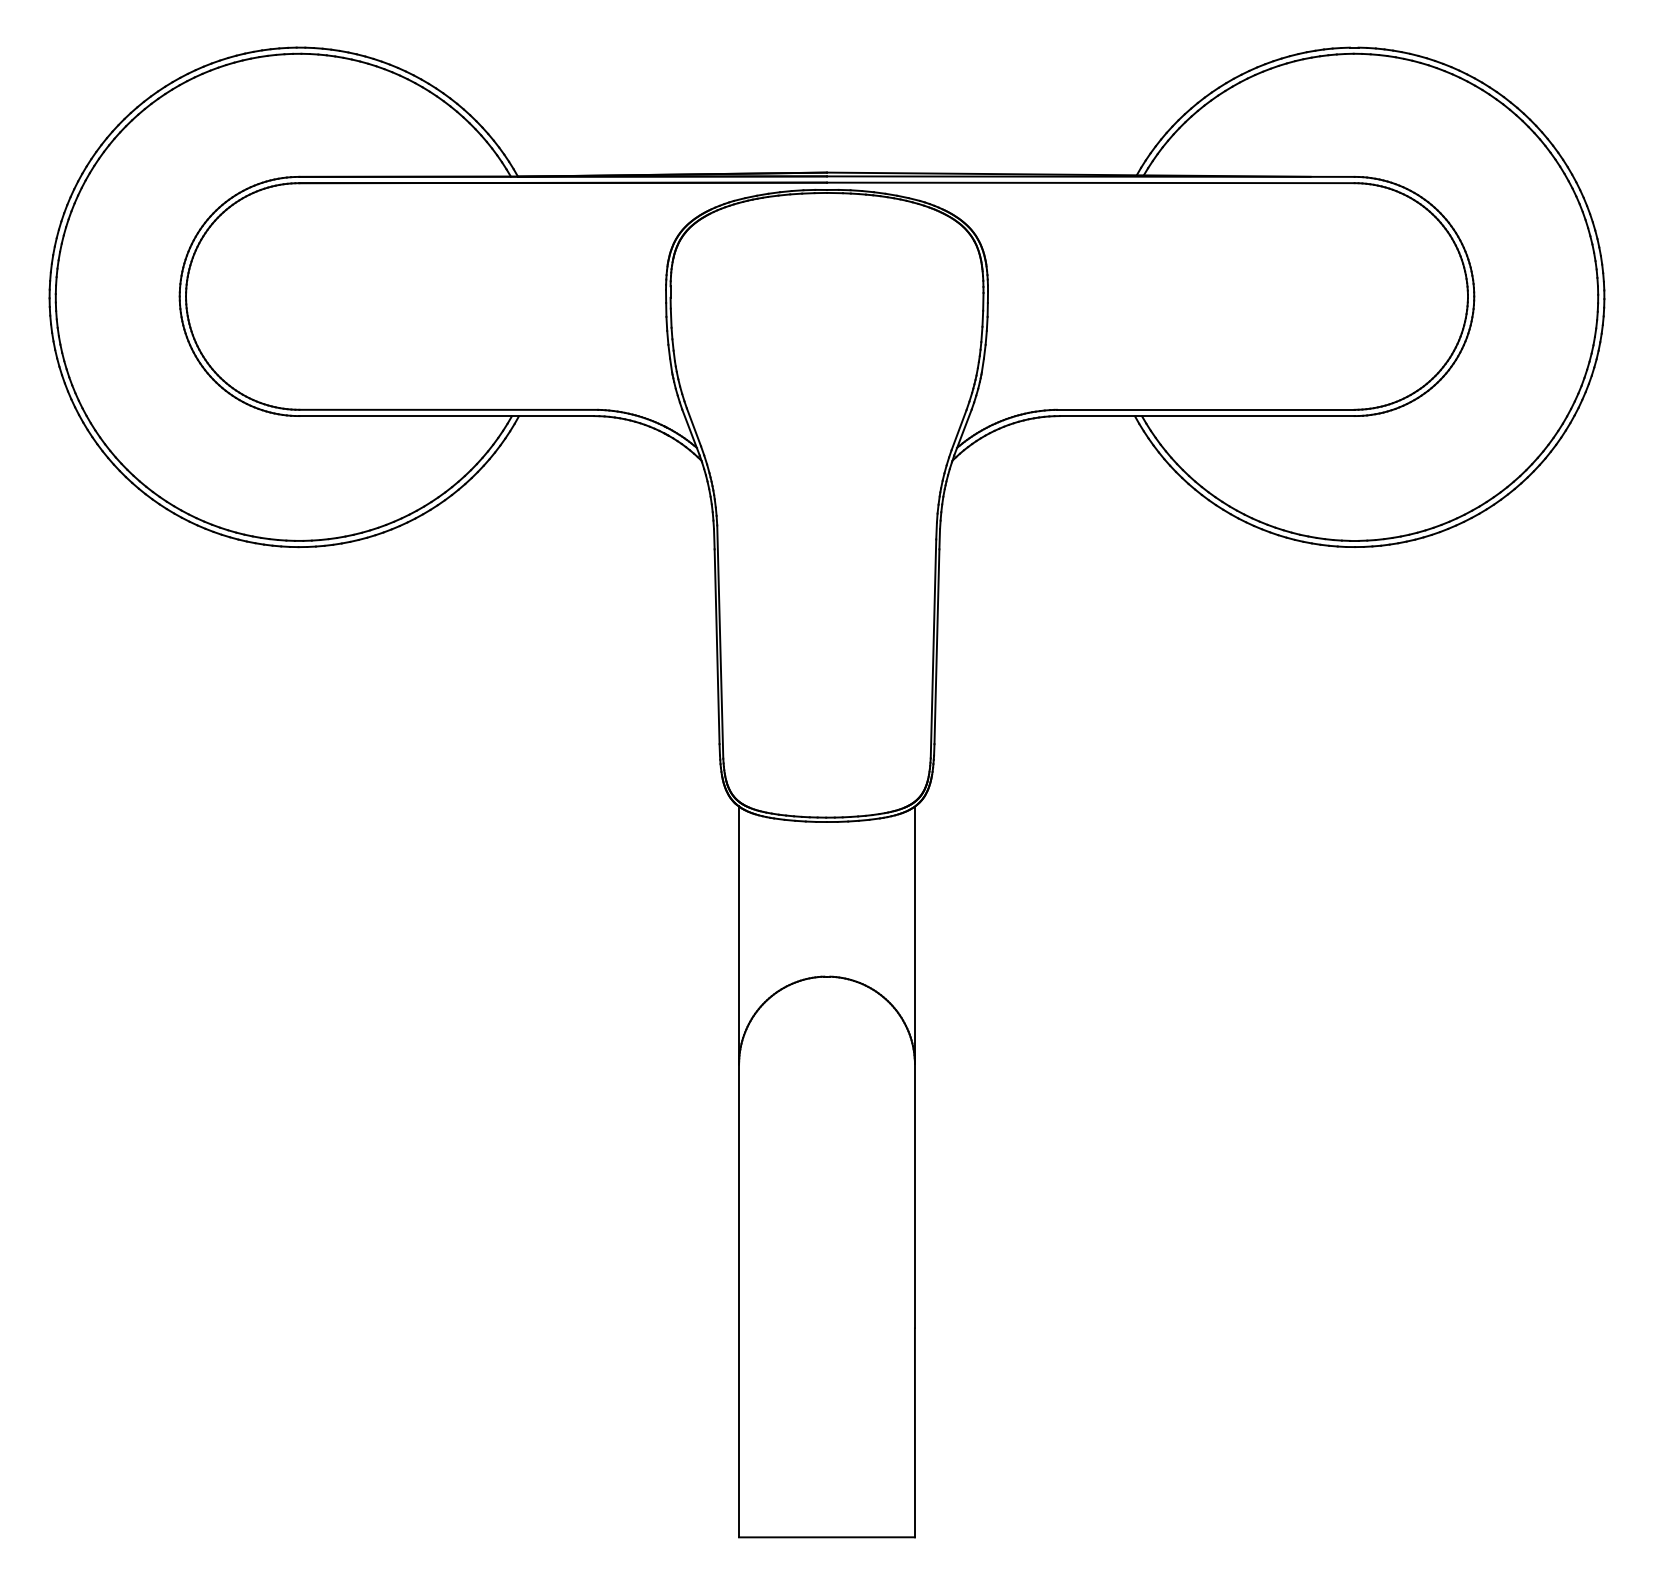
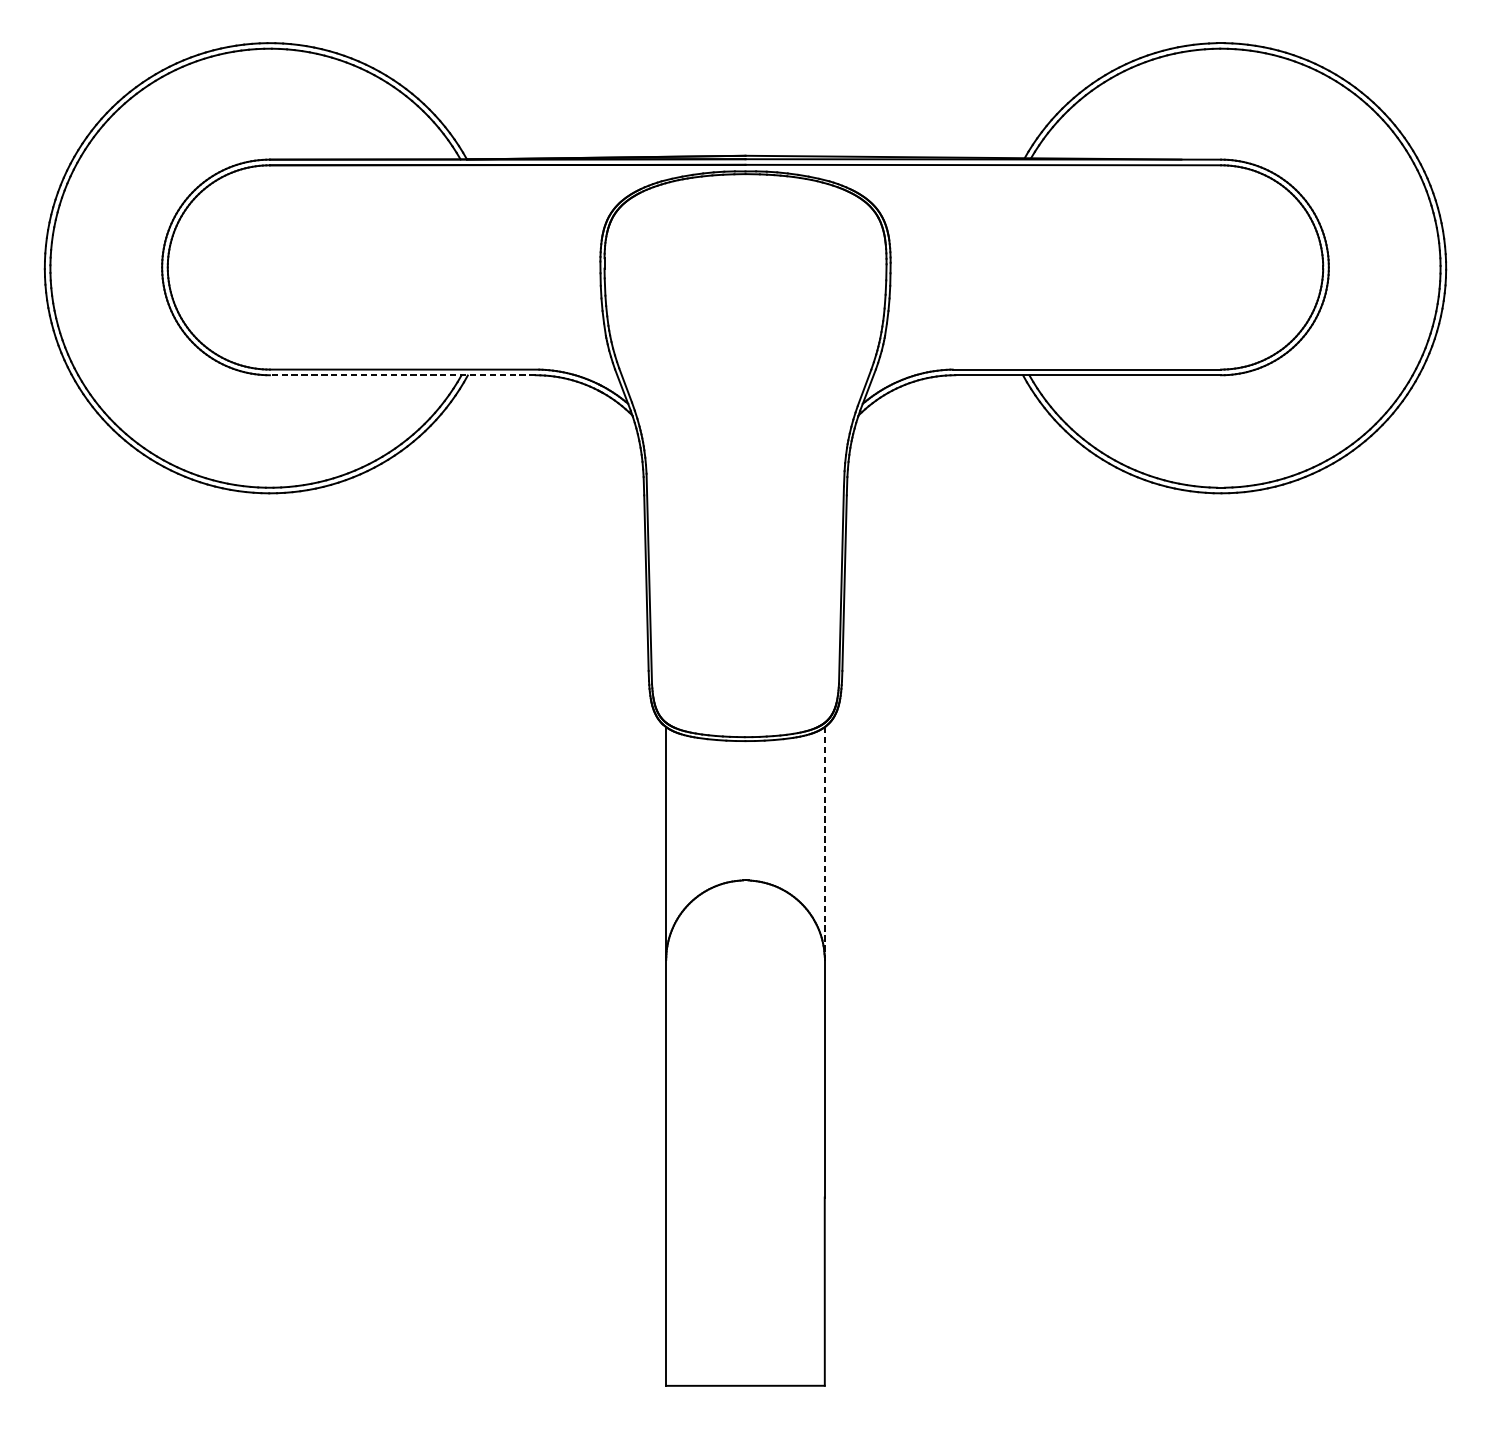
line: (446, 416) -> (402, 375), solid -> dashed
line: (914, 935) -> (824, 843), solid -> dashed

